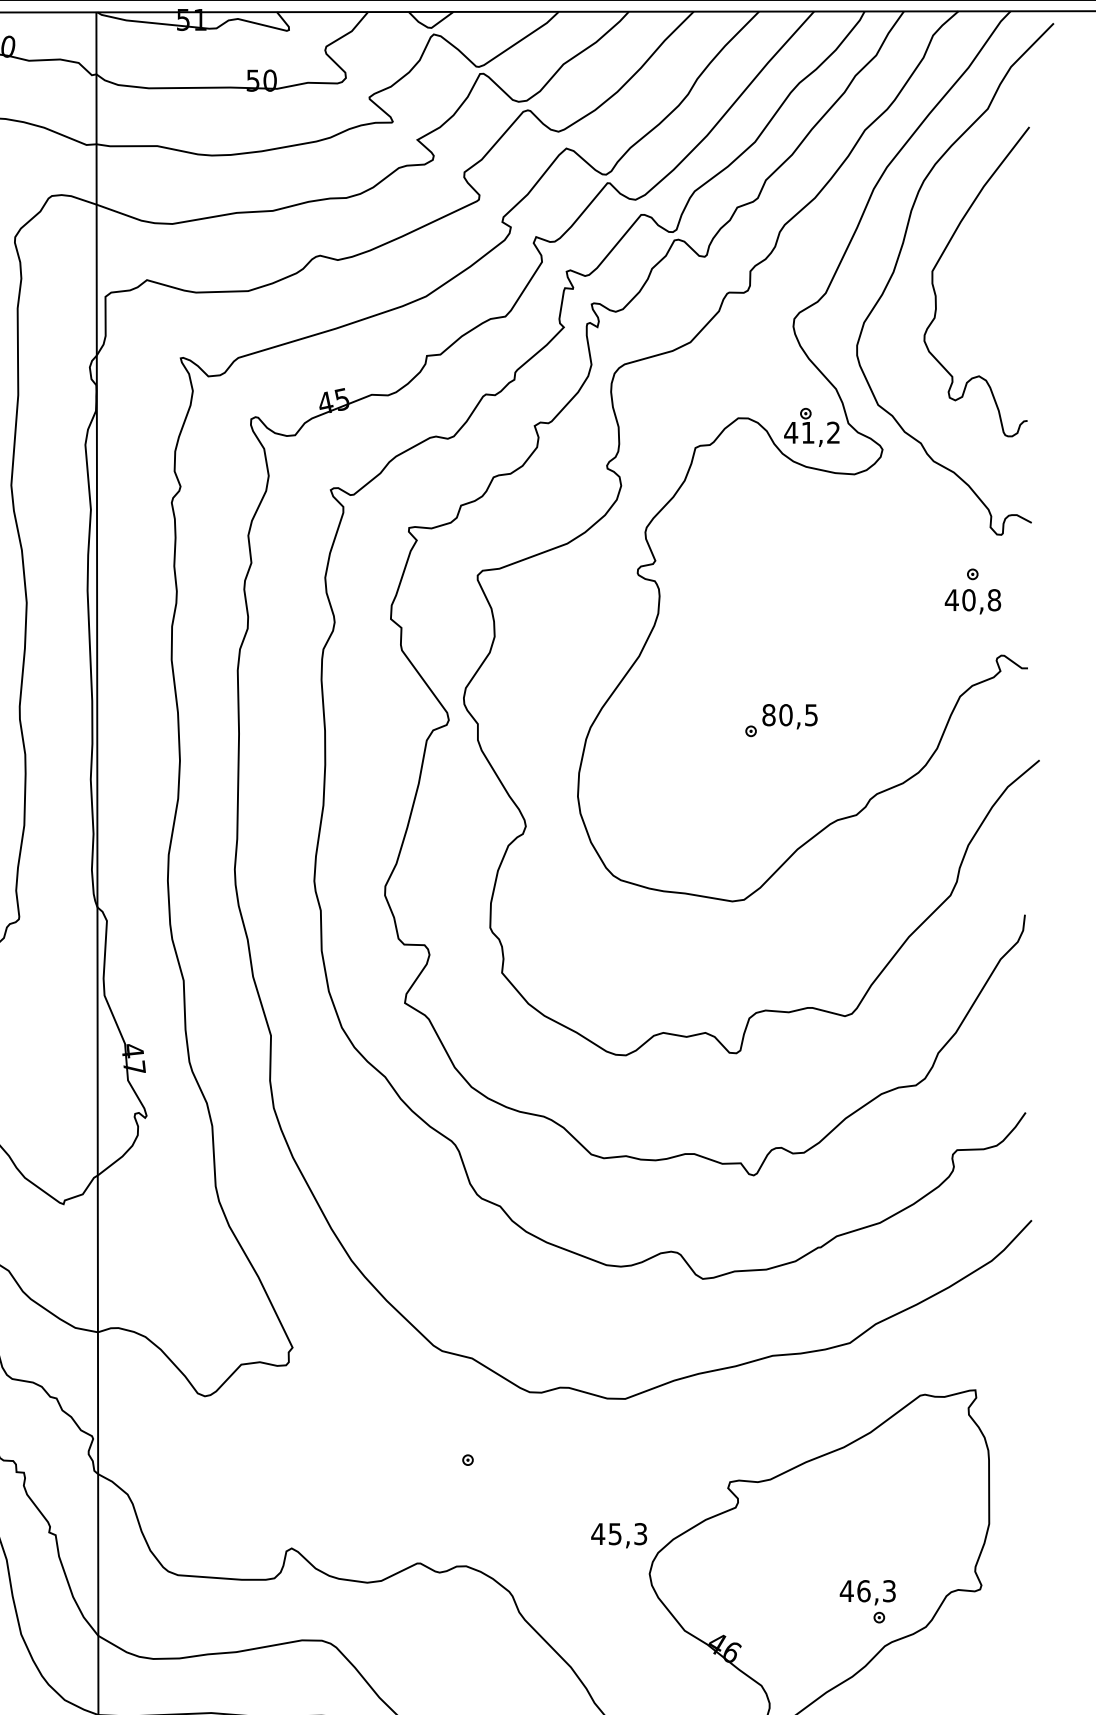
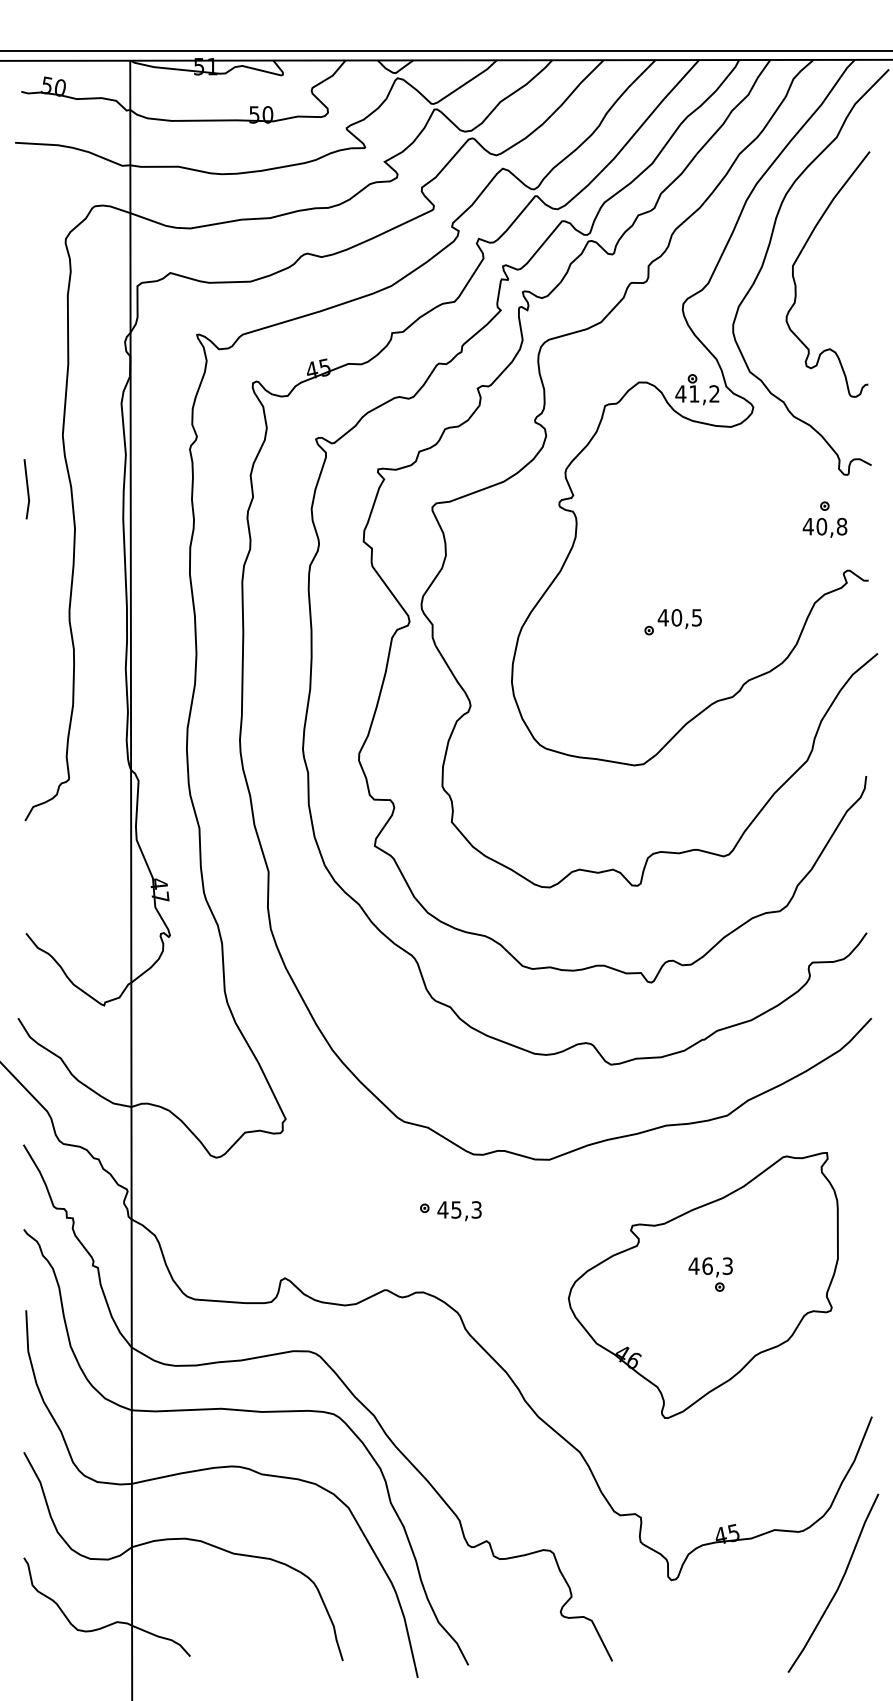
text: (767, 714) -> (662, 617), 80,5 -> 40,5
text: (619, 1536) -> (459, 1211), moved
part: (867, 1601) -> (710, 1274), moved

